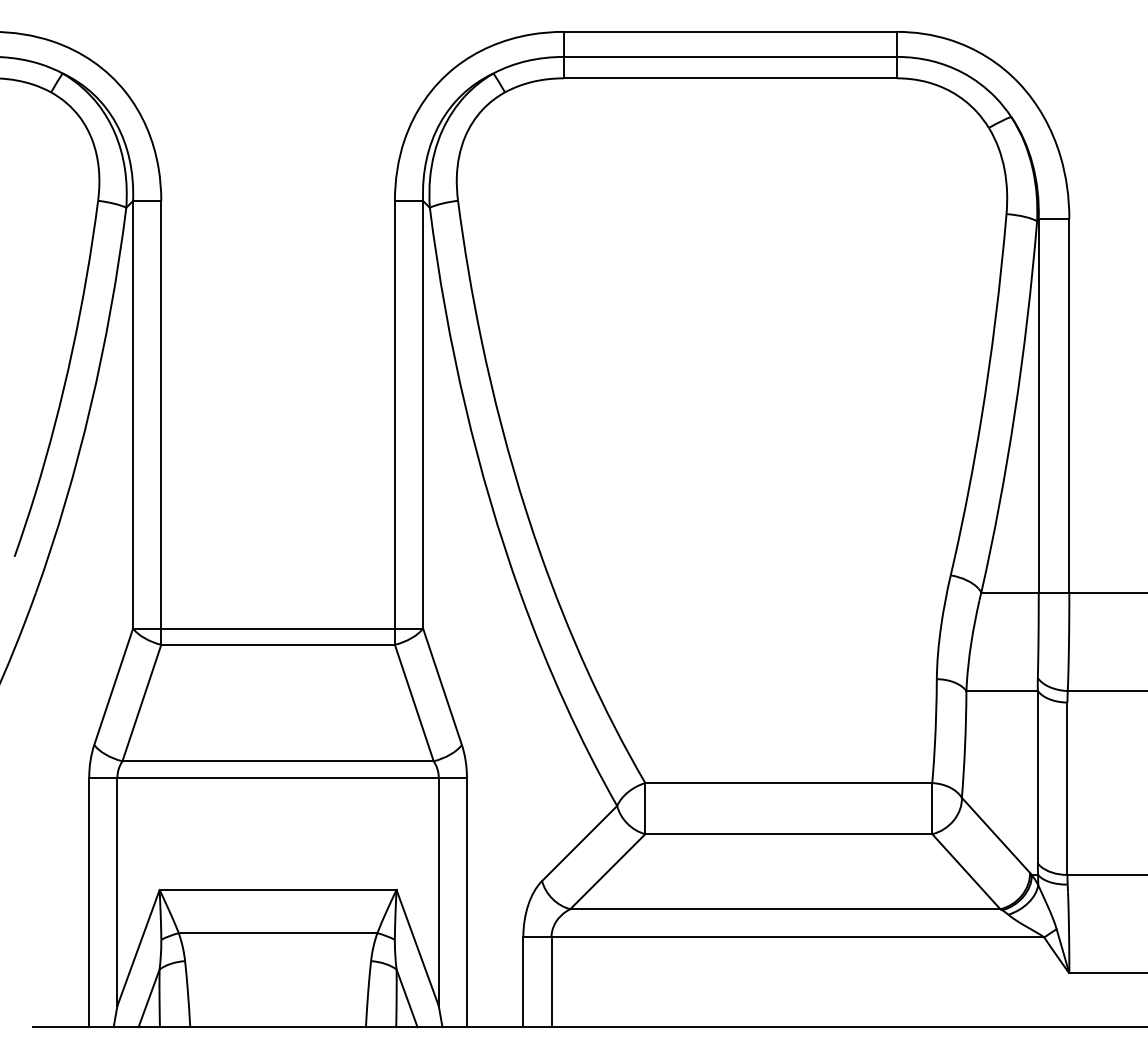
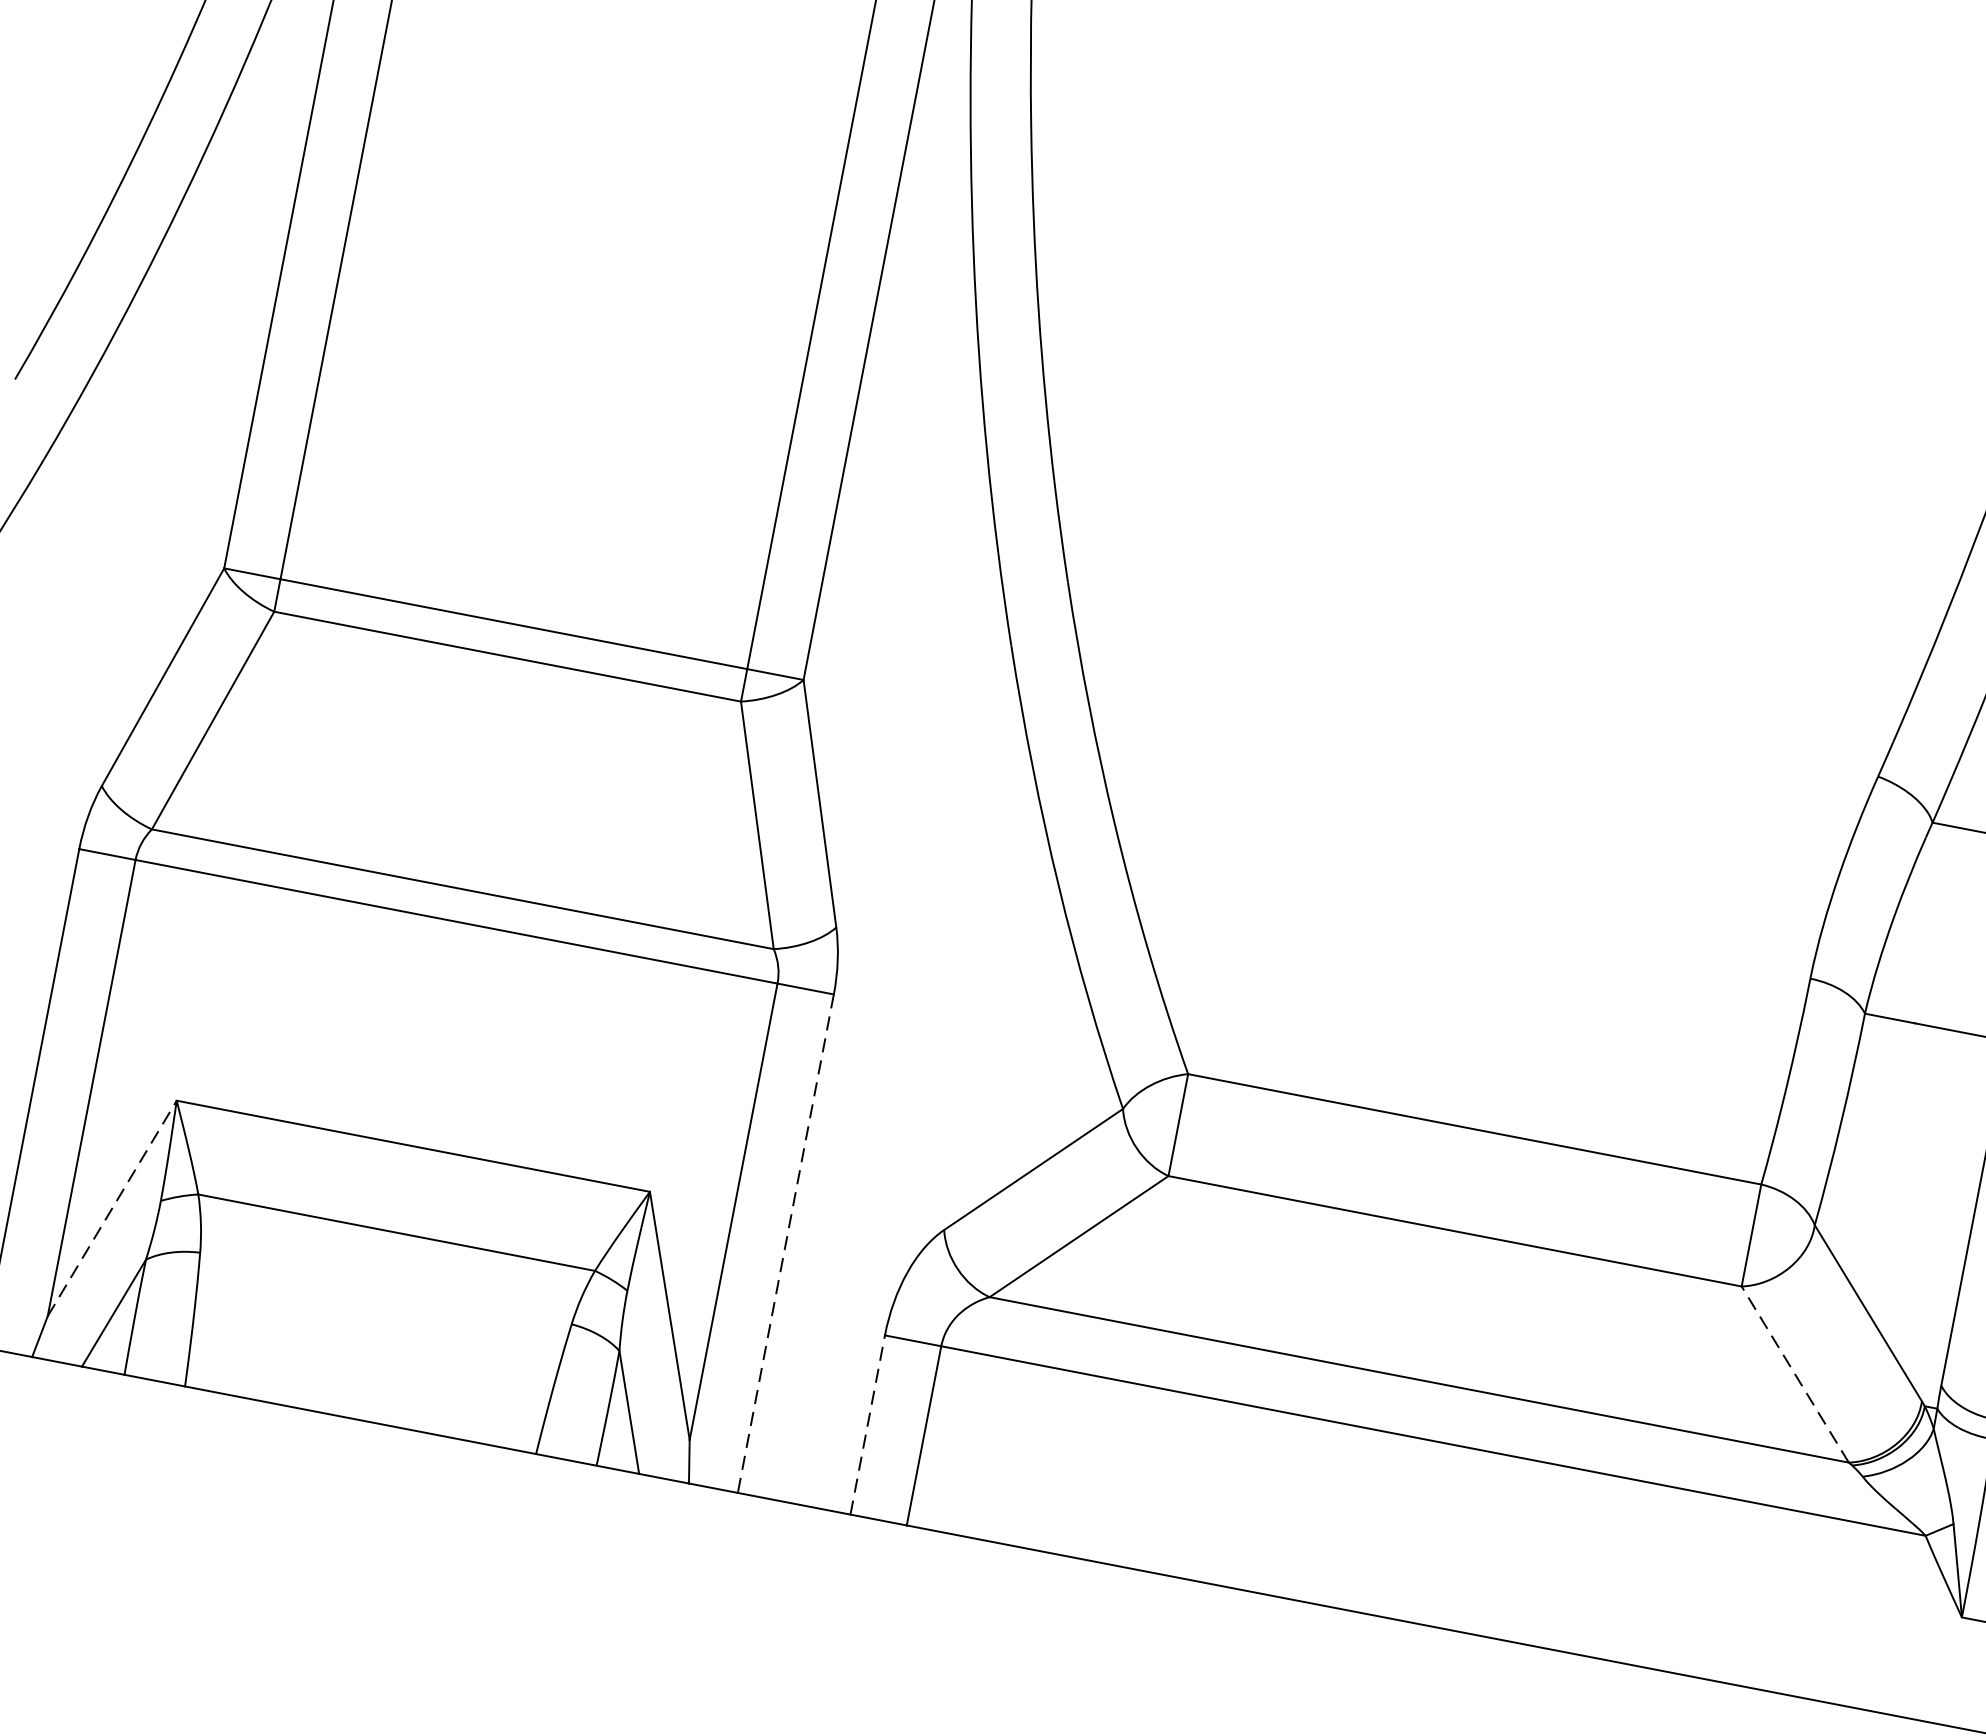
line: (966, 871) -> (1795, 1374), solid -> dashed
line: (466, 902) -> (784, 1243), solid -> dashed
line: (138, 947) -> (112, 1207), solid -> dashed
line: (523, 982) -> (867, 1425), solid -> dashed

